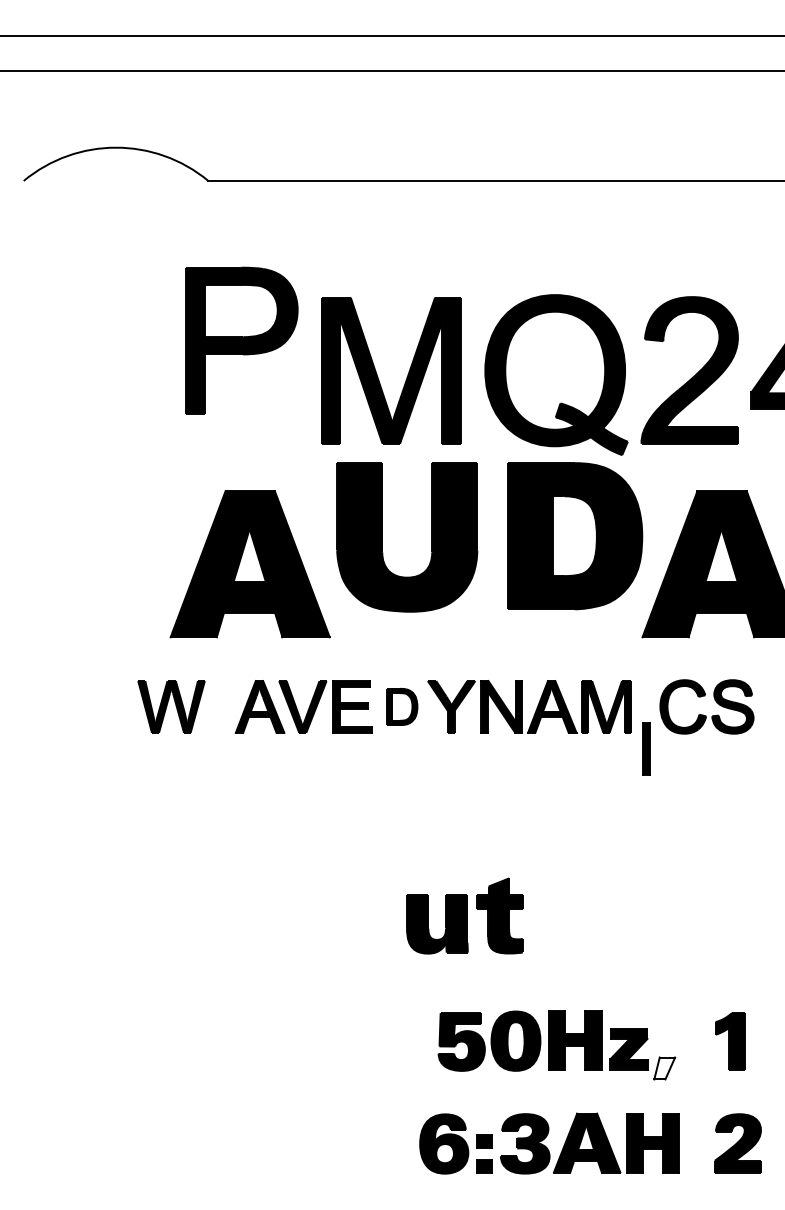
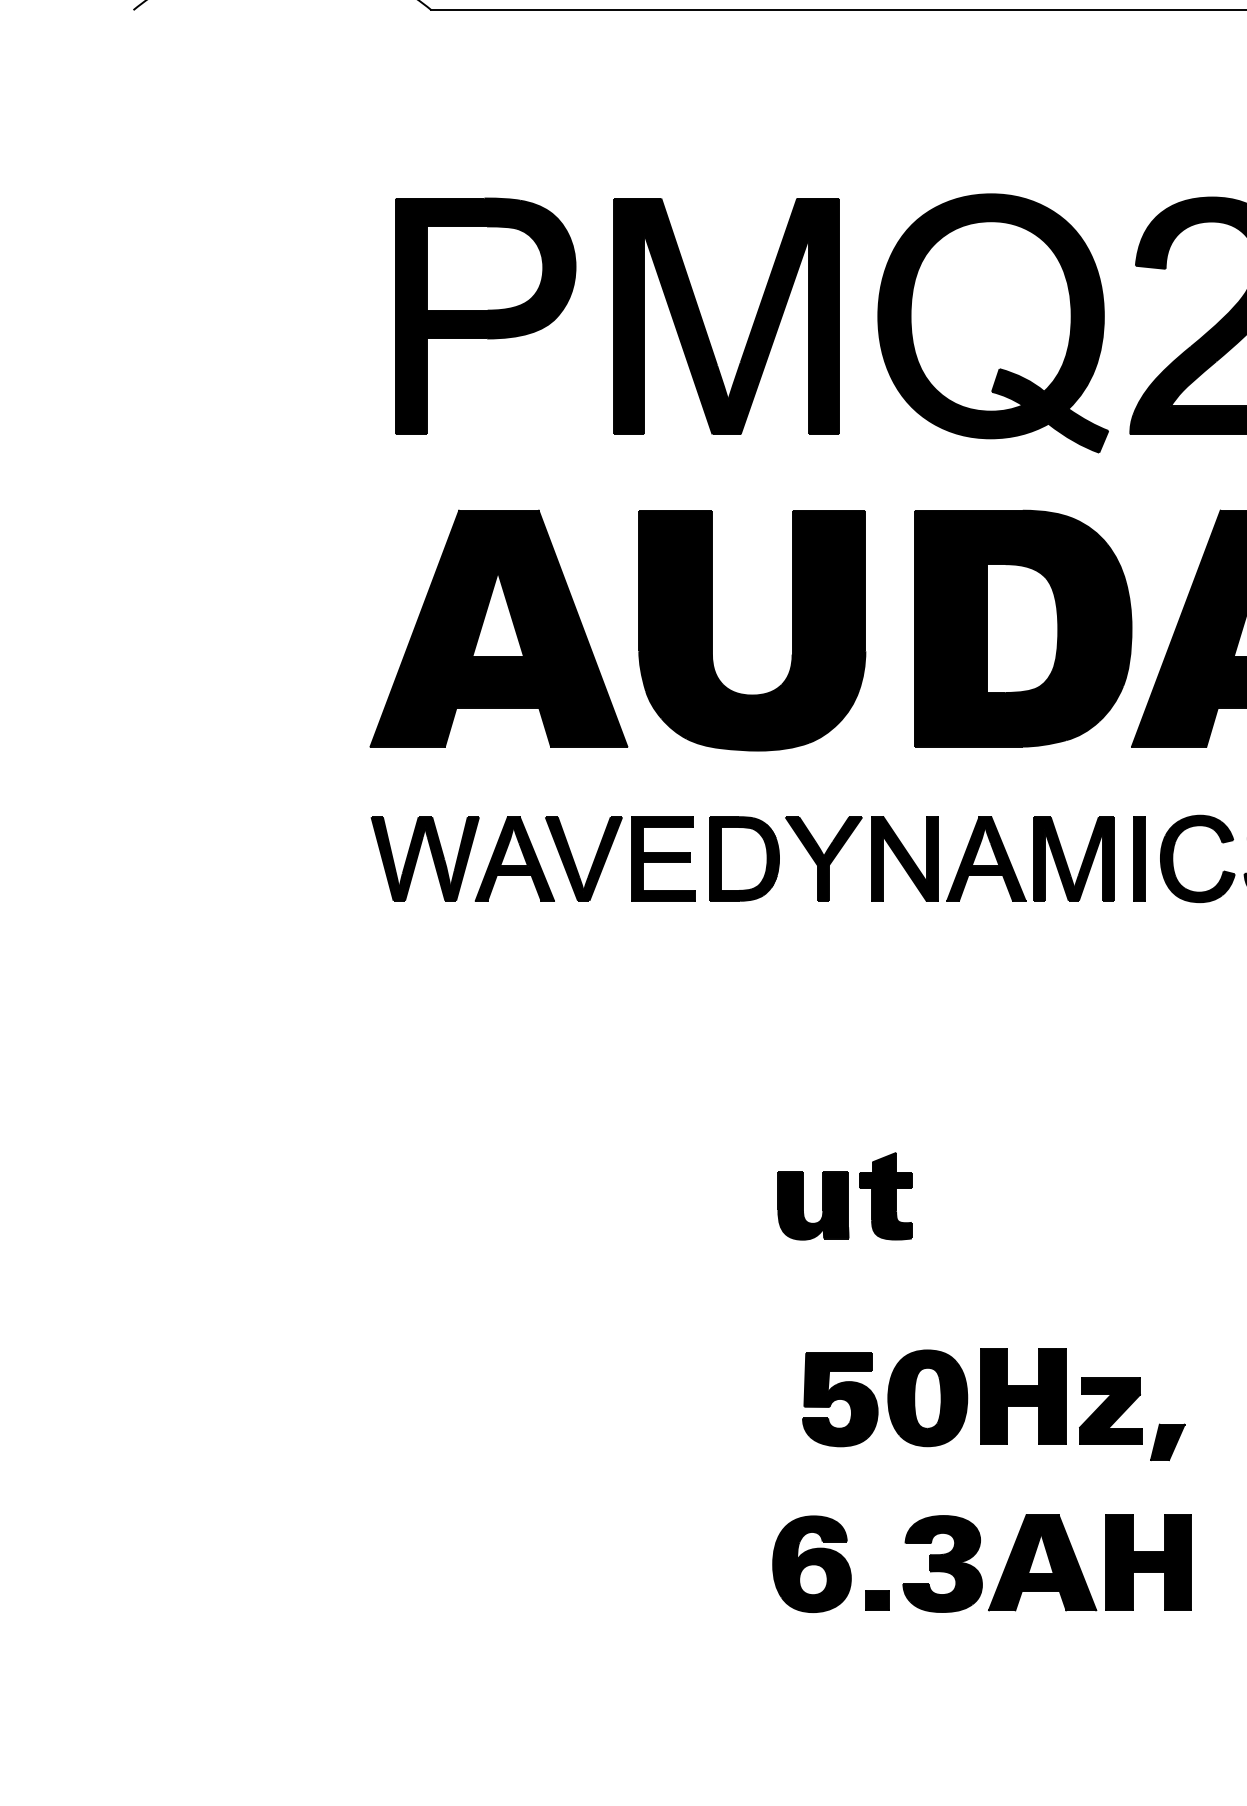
part: (241, 340) -> (484, 316), moved
part: (575, 536) -> (1023, 629), moved
part: (431, 537) -> (791, 630), moved
part: (171, 706) -> (425, 858), moved
part: (402, 706) -> (744, 858), size x1.43
part: (646, 748) -> (1138, 858), moved
part: (464, 915) -> (844, 1195), size x0.71
fill: (664, 1068) -> (1167, 1442), added
part: (484, 1141) -> (876, 1560), removed

